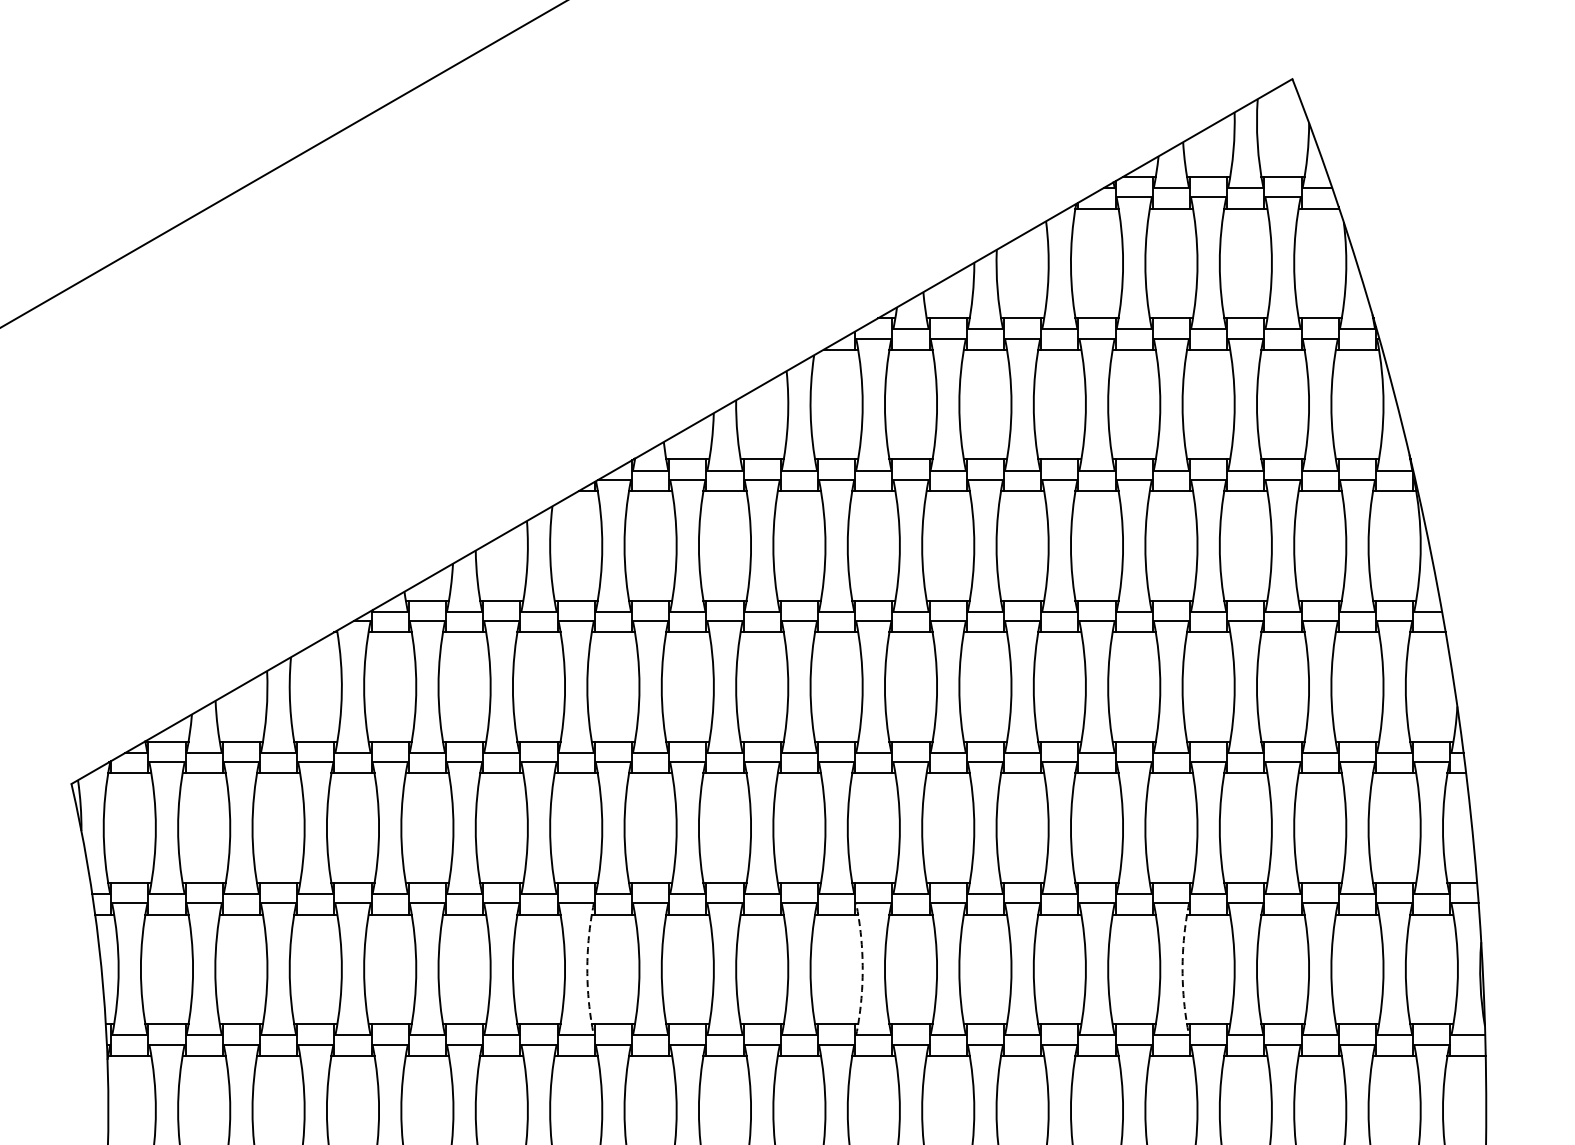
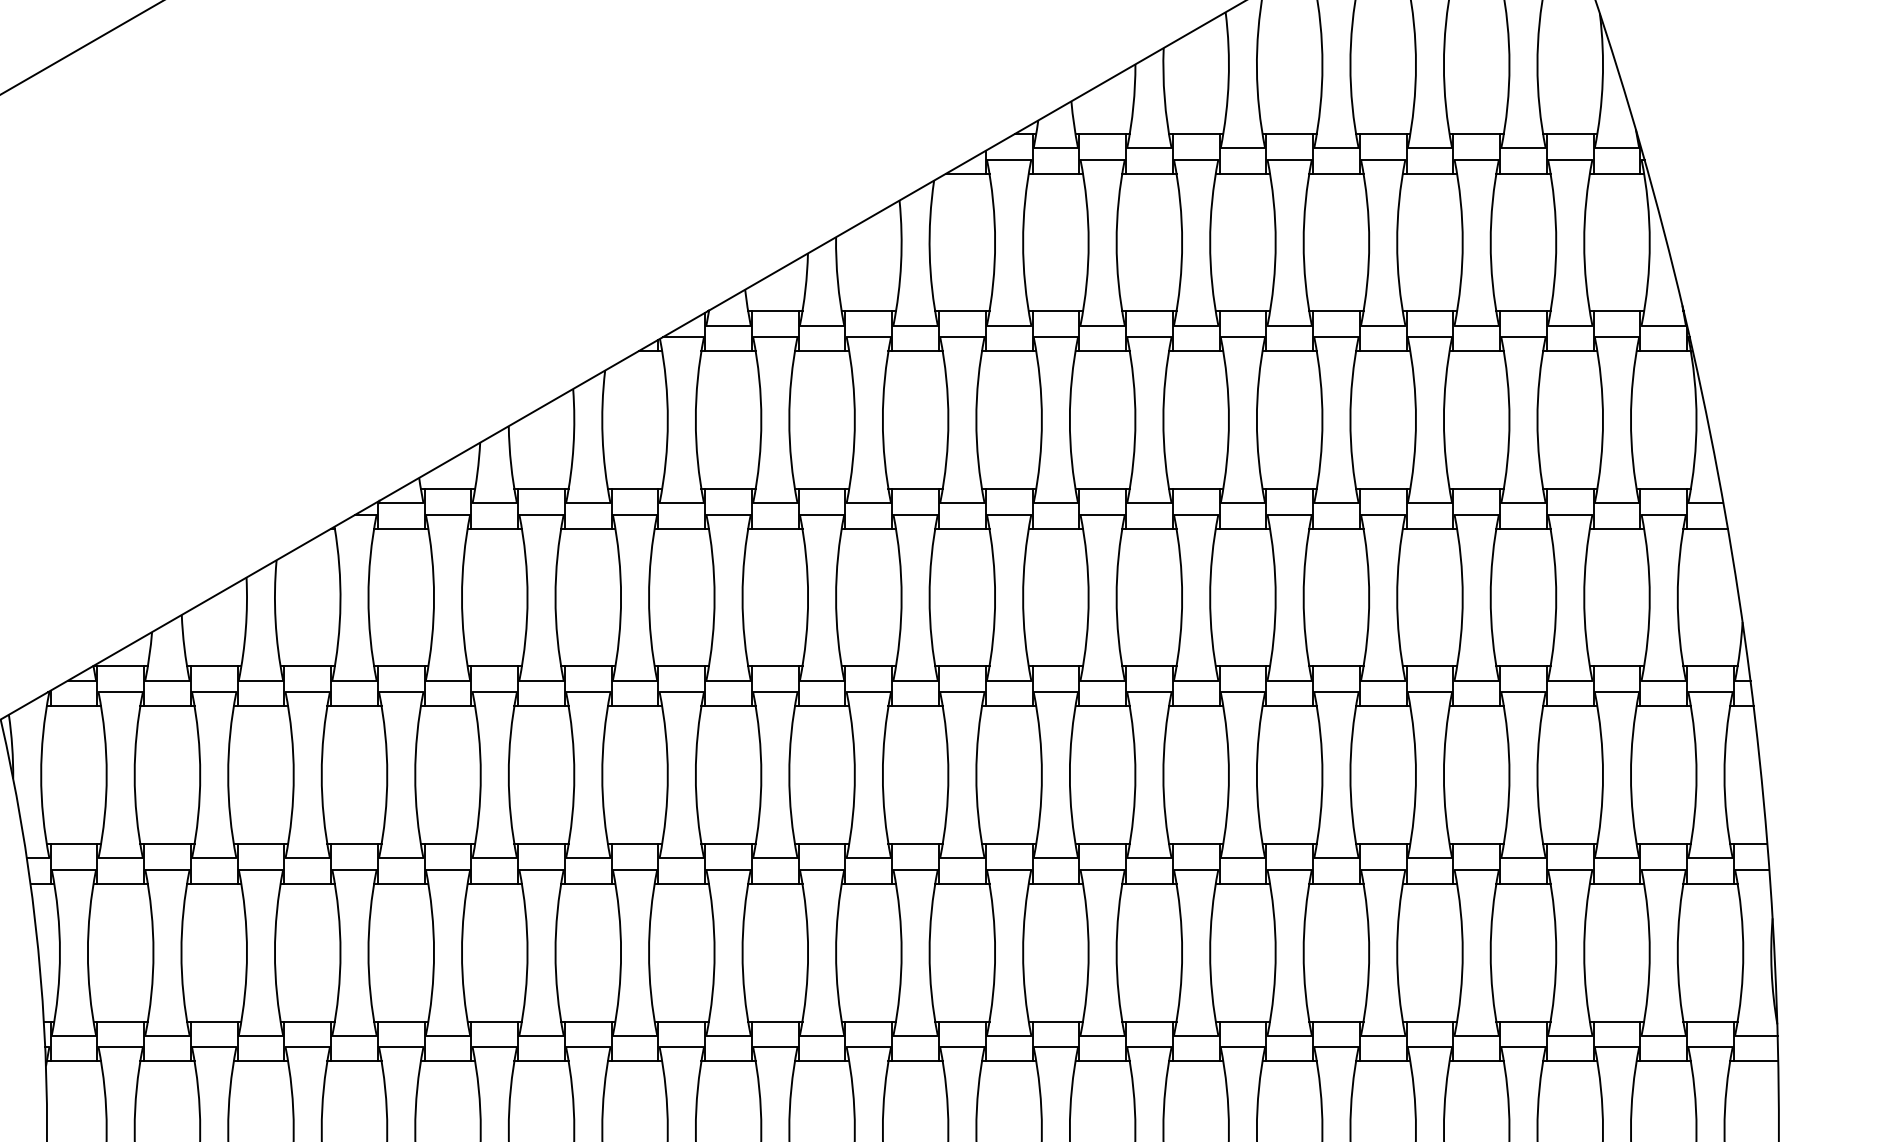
arc: (587, 969) -> (649, 952), dashed -> solid
arc: (862, 969) -> (994, 952), dashed -> solid
arc: (1182, 969) -> (1397, 952), dashed -> solid

